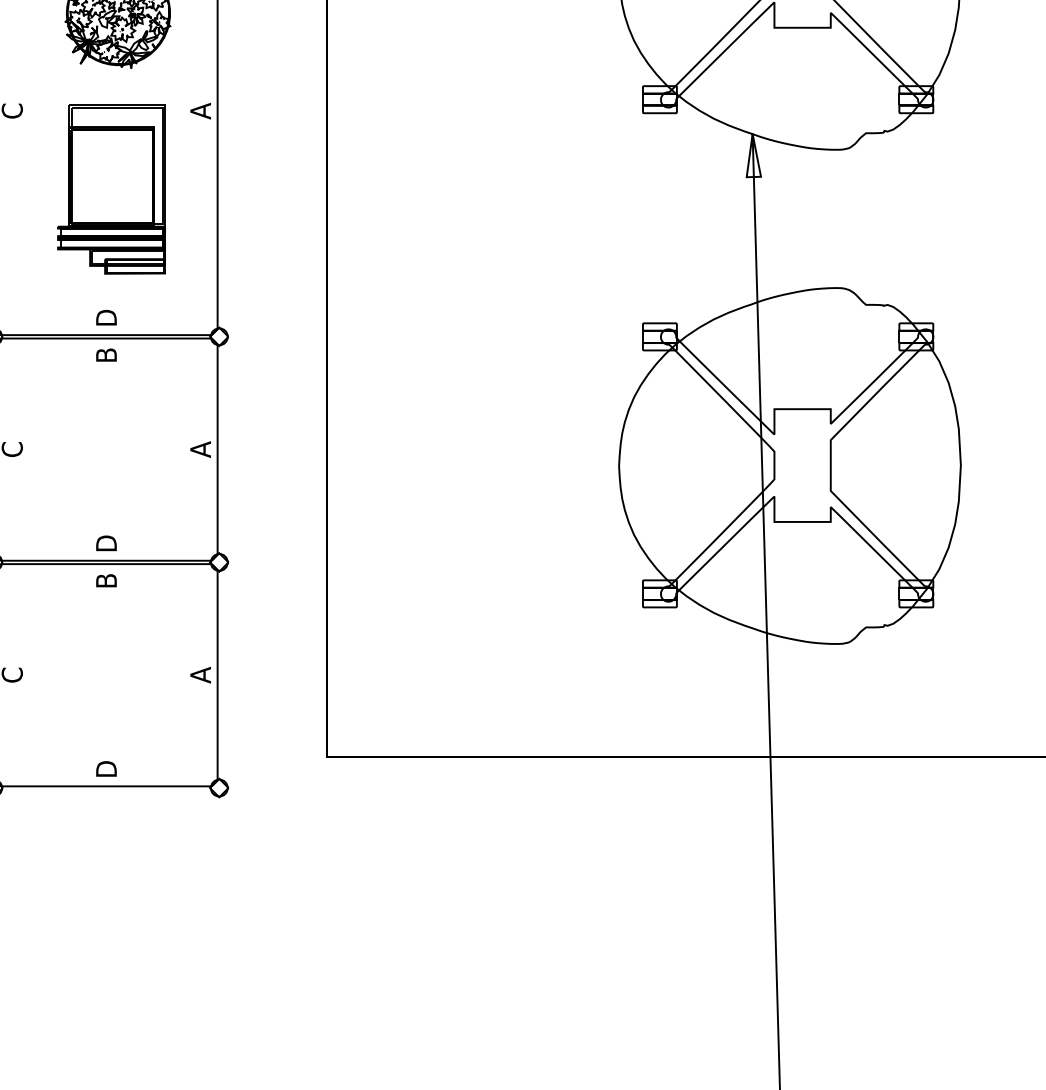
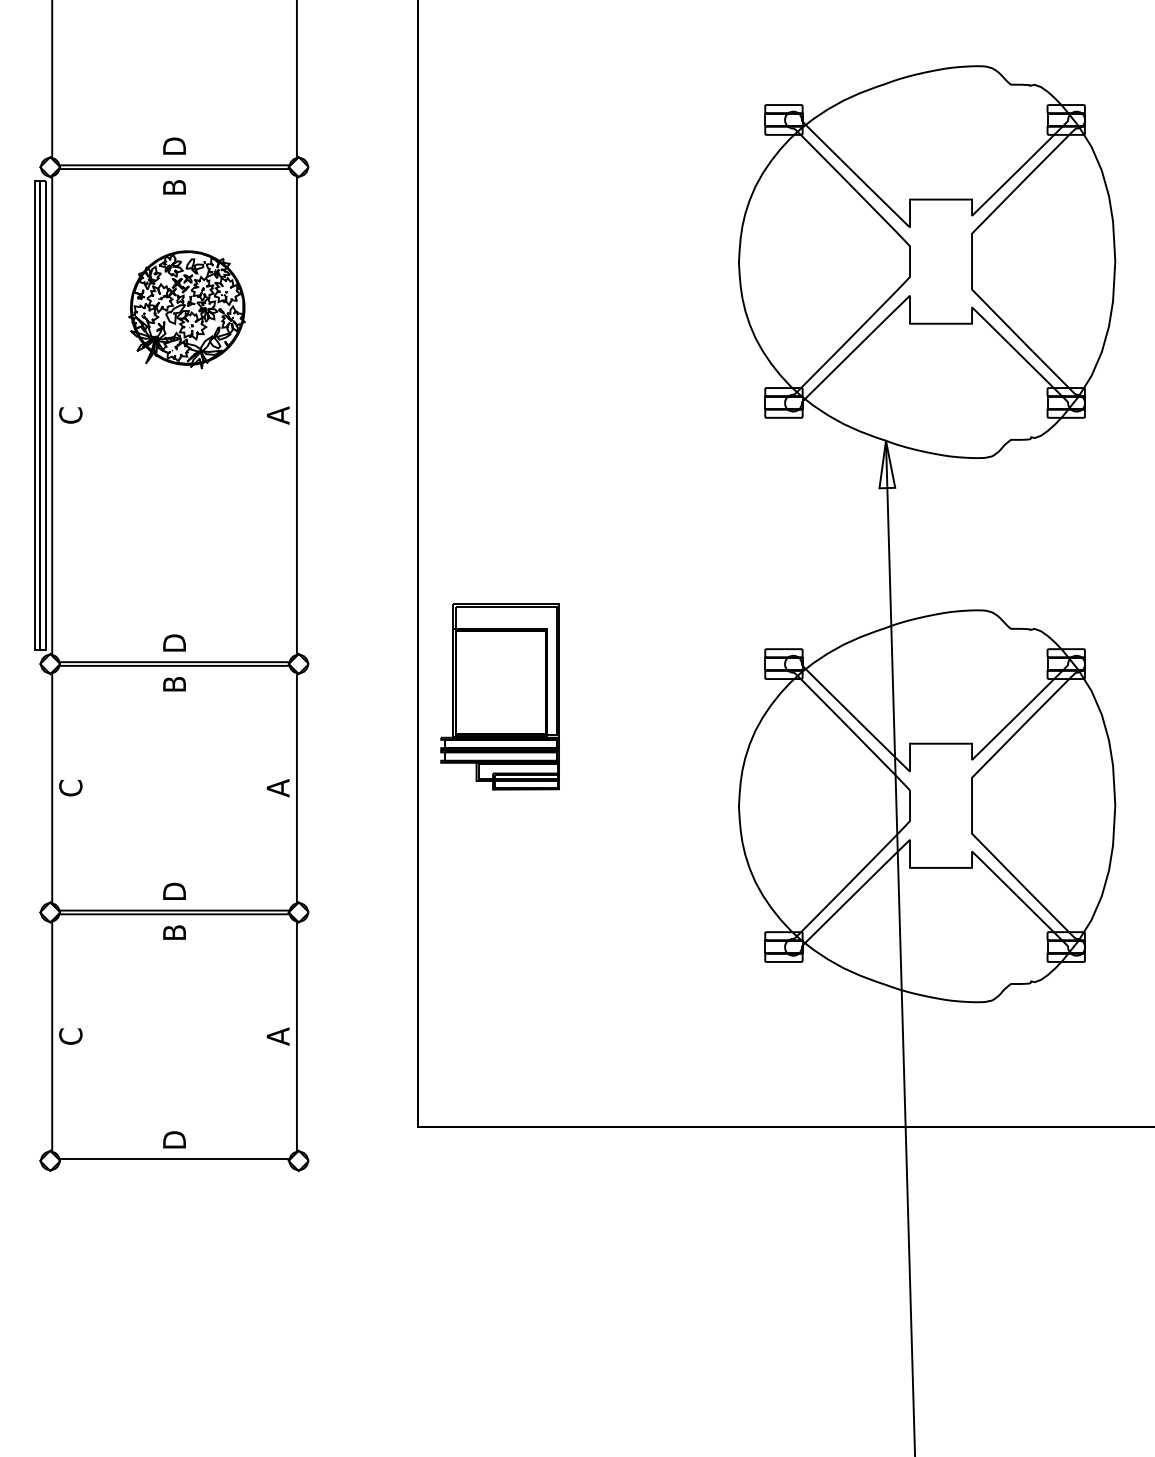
part: (110, 189) -> (499, 696), moved

